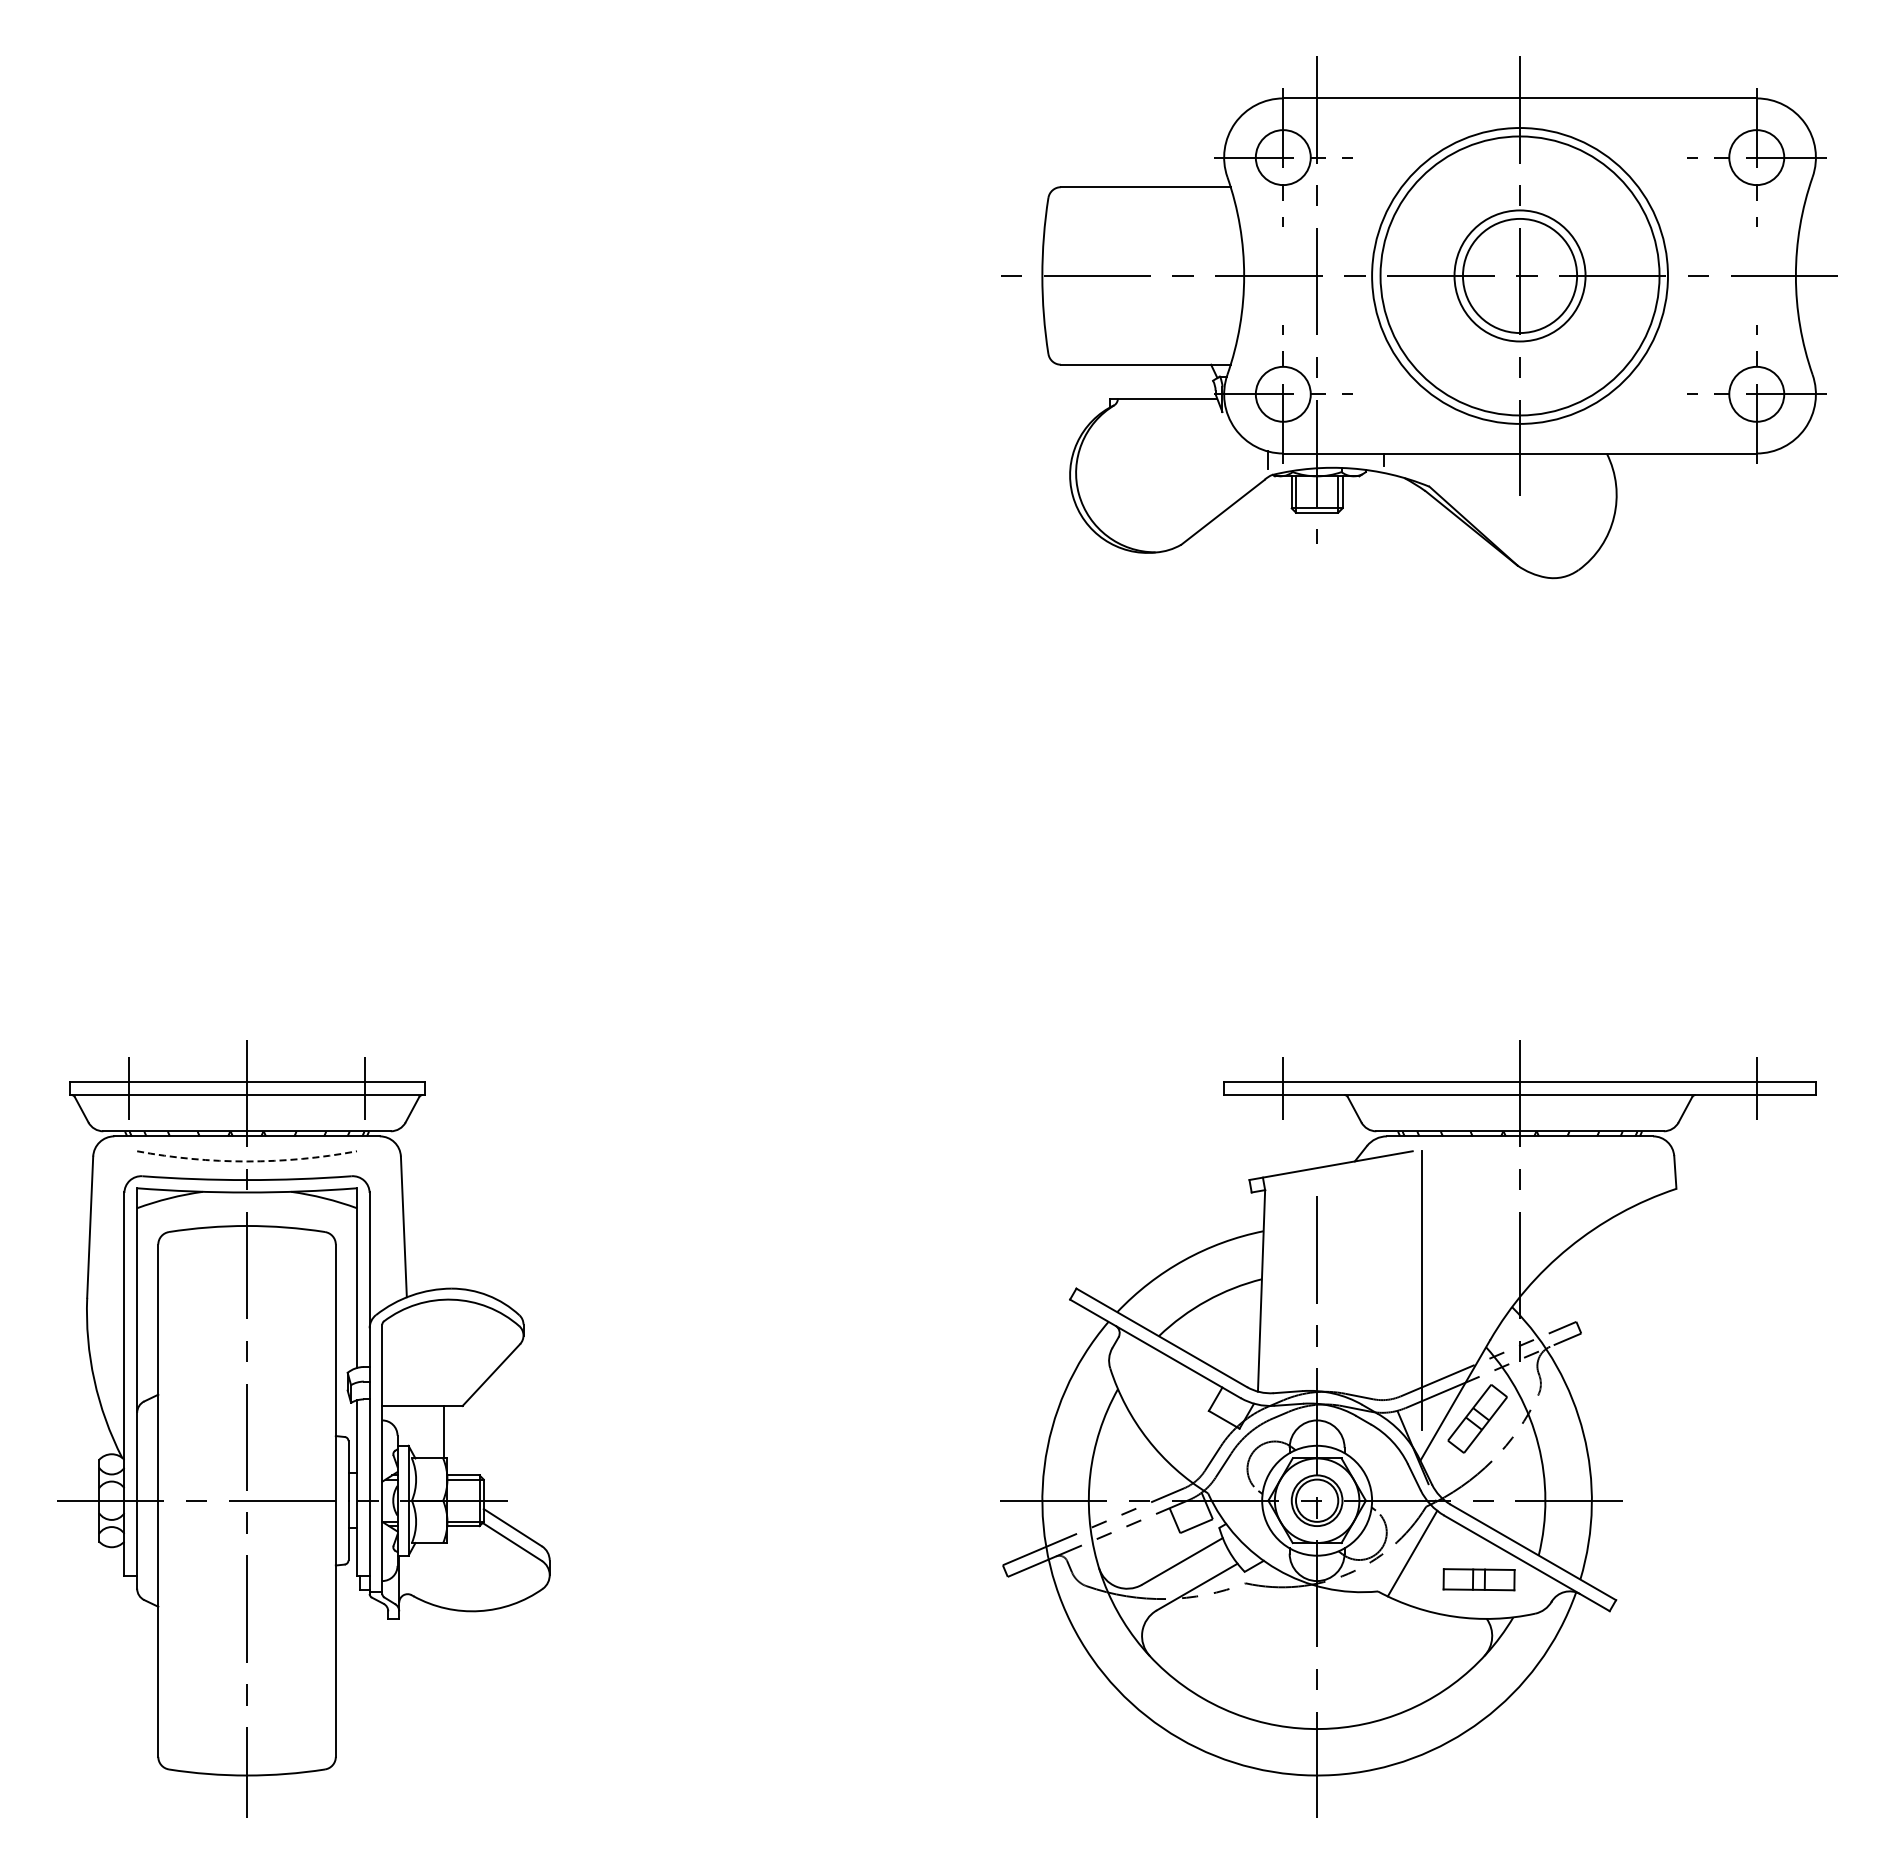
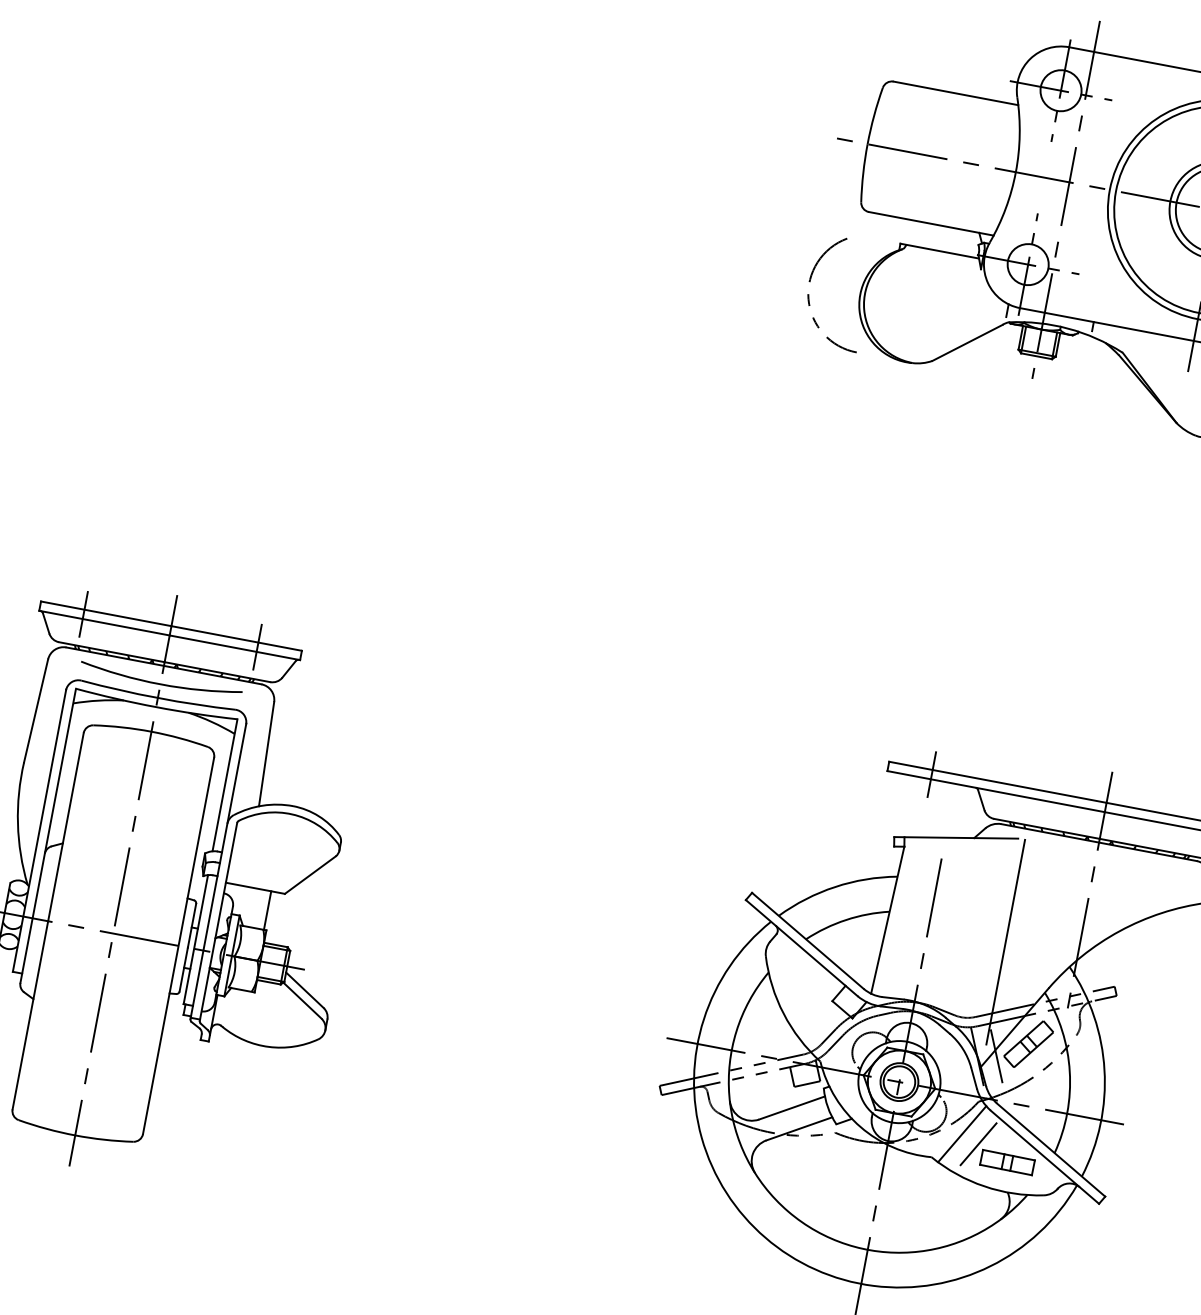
arc: (1003, 490) -> (809, 296), added
arc: (247, 1161) -> (160, 684), dashed -> solid
line: (1438, 1442) -> (996, 1056), added
line: (1436, 1562) -> (978, 1144), added

